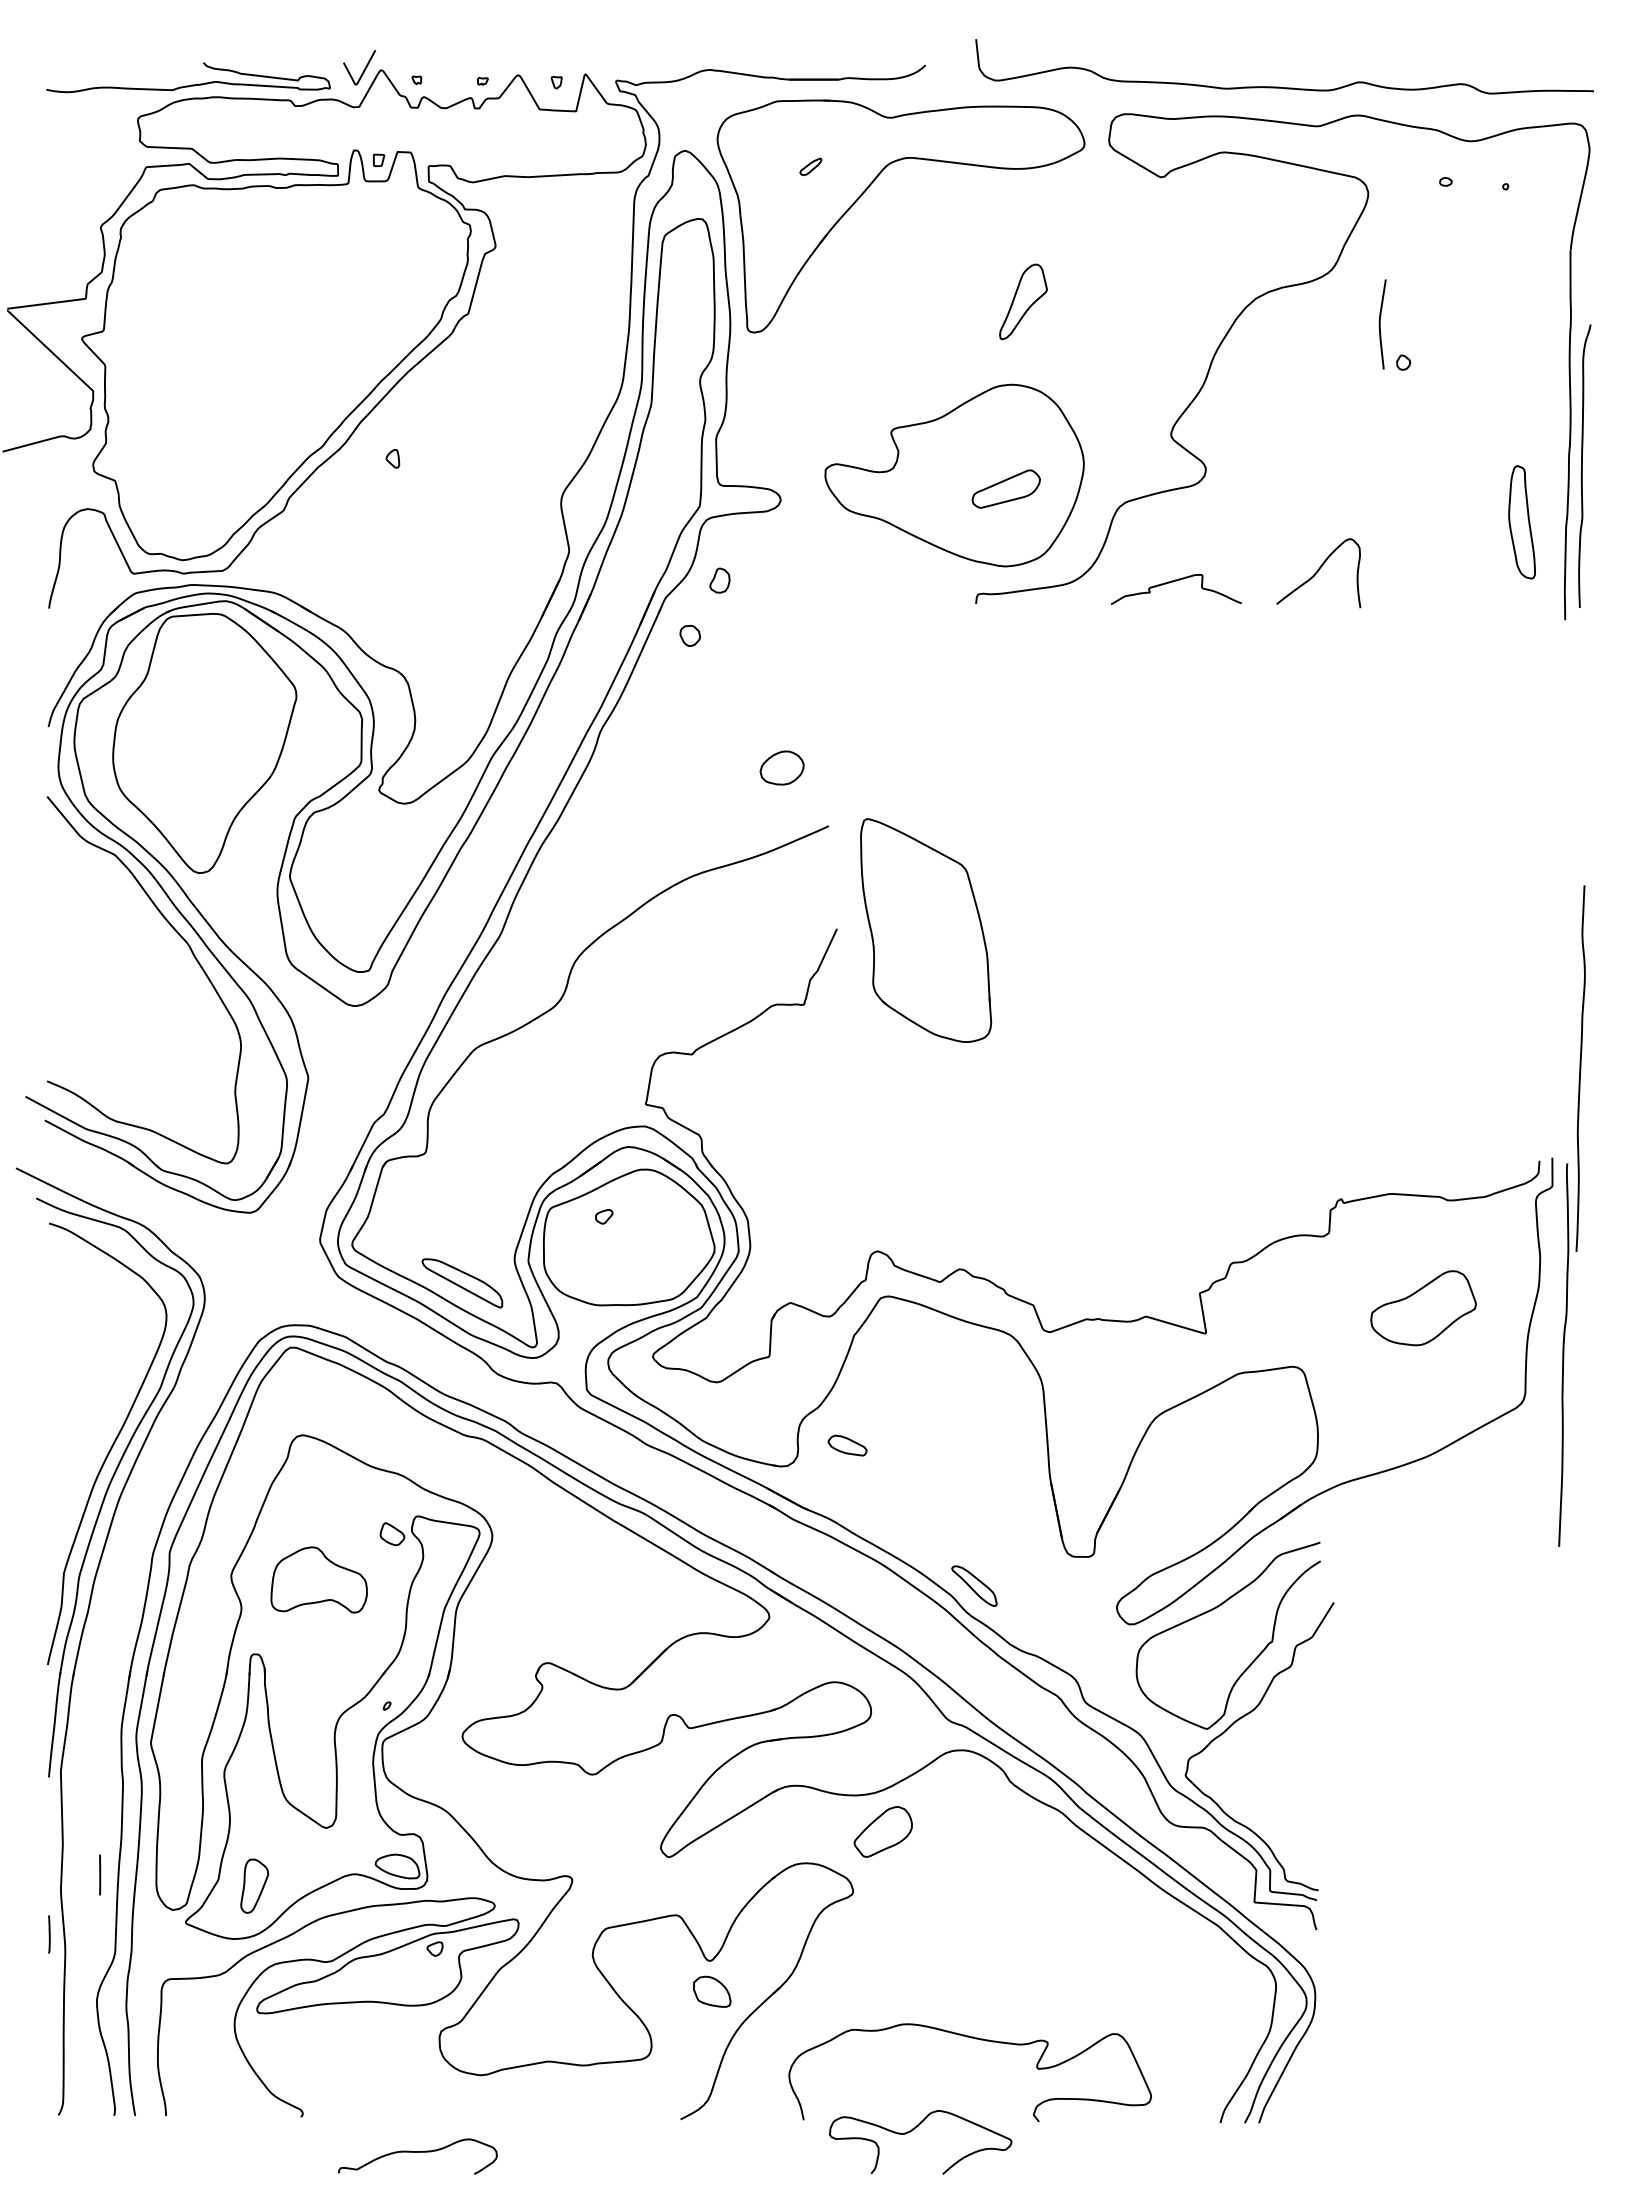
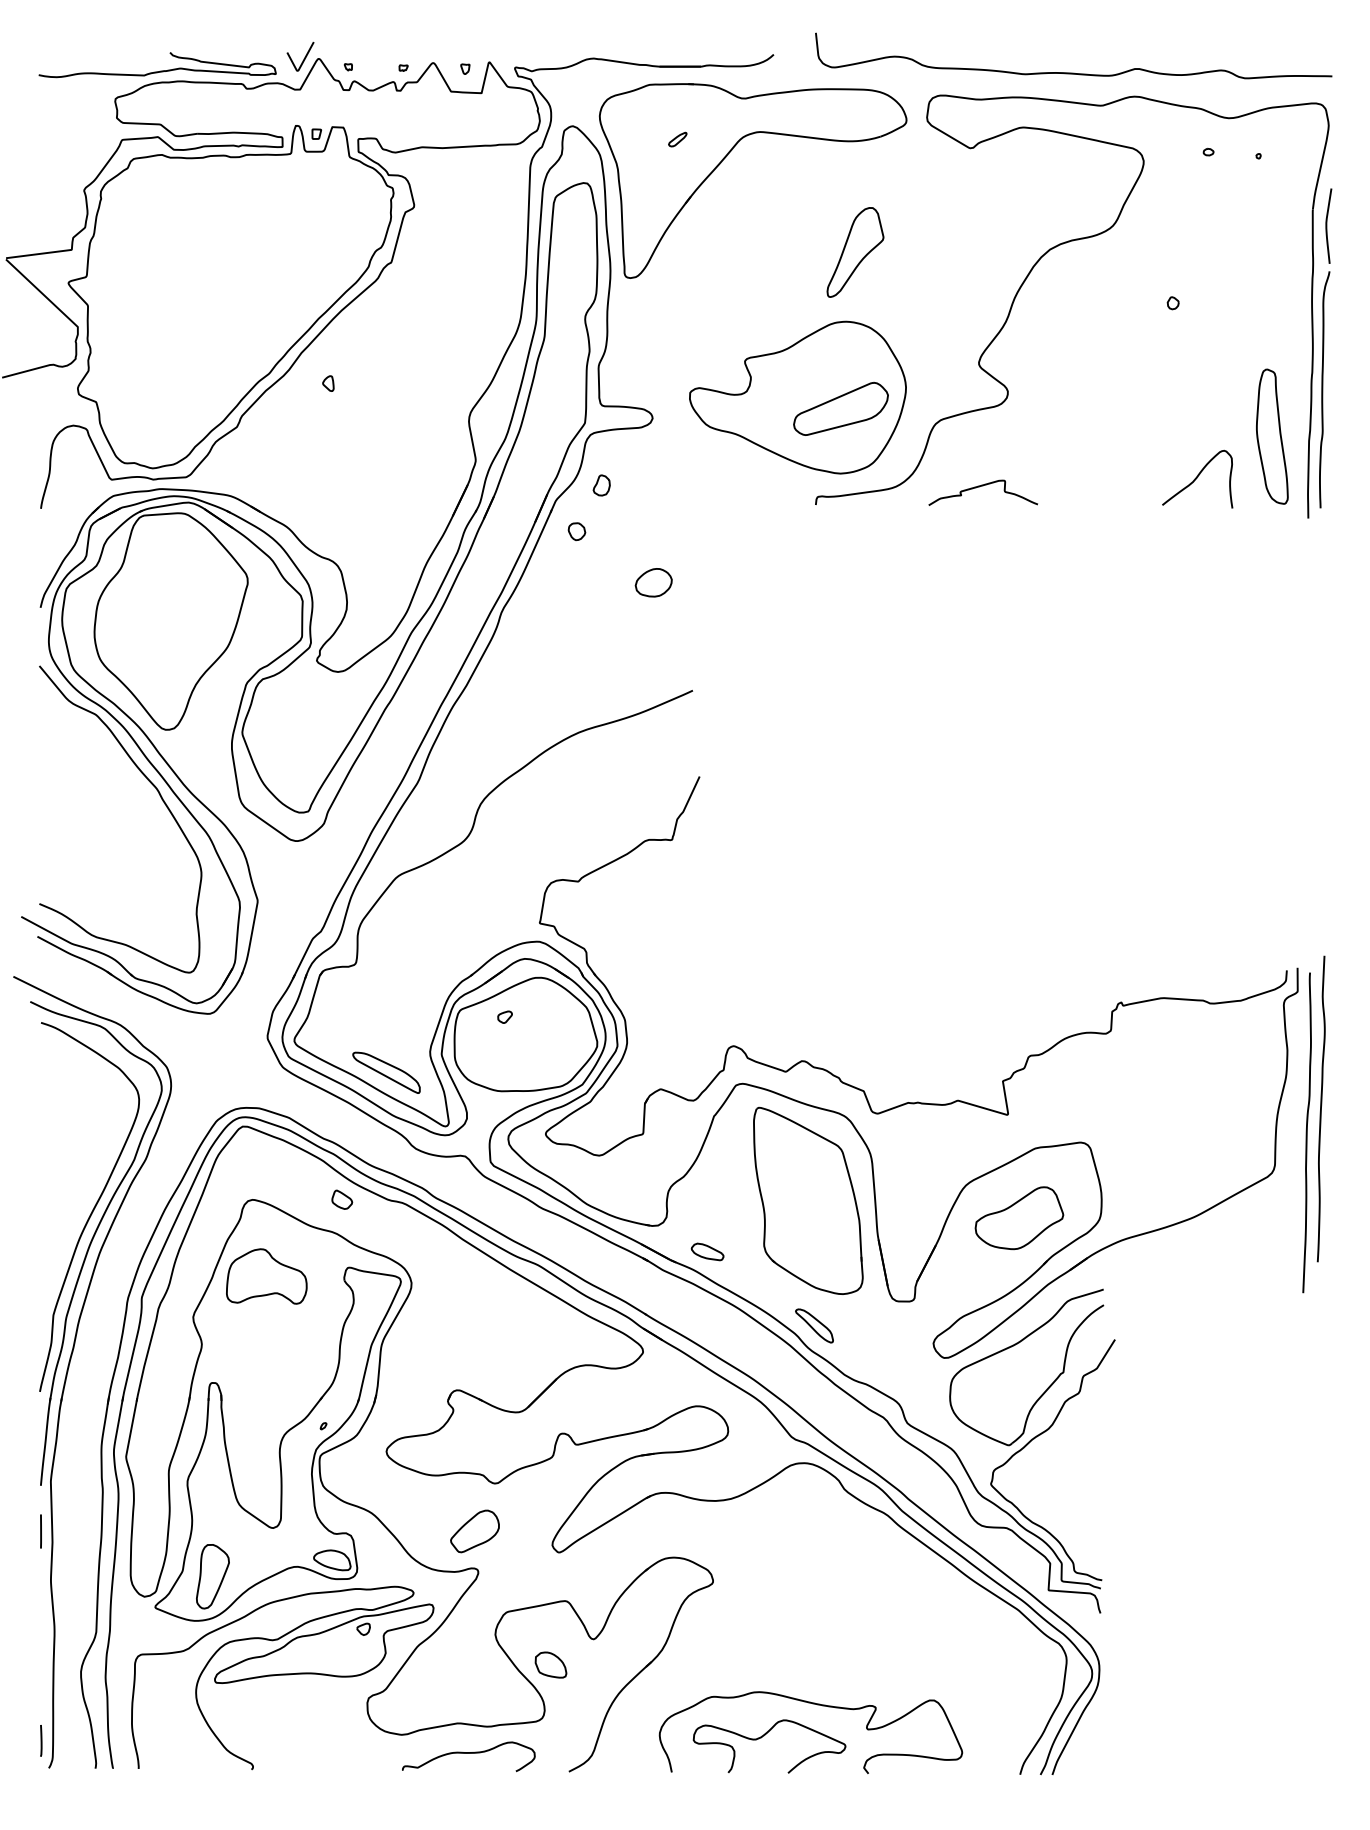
part: (1023, 301) -> (855, 252), size x1.43
curve: (1380, 324) -> (1326, 226), moved
part: (1006, 488) -> (841, 408), size x1.67
part: (1521, 522) -> (1271, 436), size x1.43
curve: (1317, 573) -> (1196, 479), moved
part: (781, 767) -> (653, 582), moved
part: (926, 930) -> (808, 1200), moved
curve: (1580, 1068) -> (1321, 1108), moved
part: (1423, 1308) -> (1019, 1218), moved
part: (847, 1445) -> (707, 1251), moved
part: (392, 1534) -> (342, 1200), moved
part: (318, 1579) -> (266, 1276), moved
part: (882, 1831) -> (474, 1531), moved
line: (100, 1874) -> (41, 1531), moved
part: (254, 1886) -> (212, 1577), size x1.43
line: (49, 1934) -> (41, 1740), moved
part: (712, 1991) -> (551, 1664), moved
curve: (912, 2131) -> (762, 1737), moved
curve: (417, 2152) -> (468, 1753), moved

